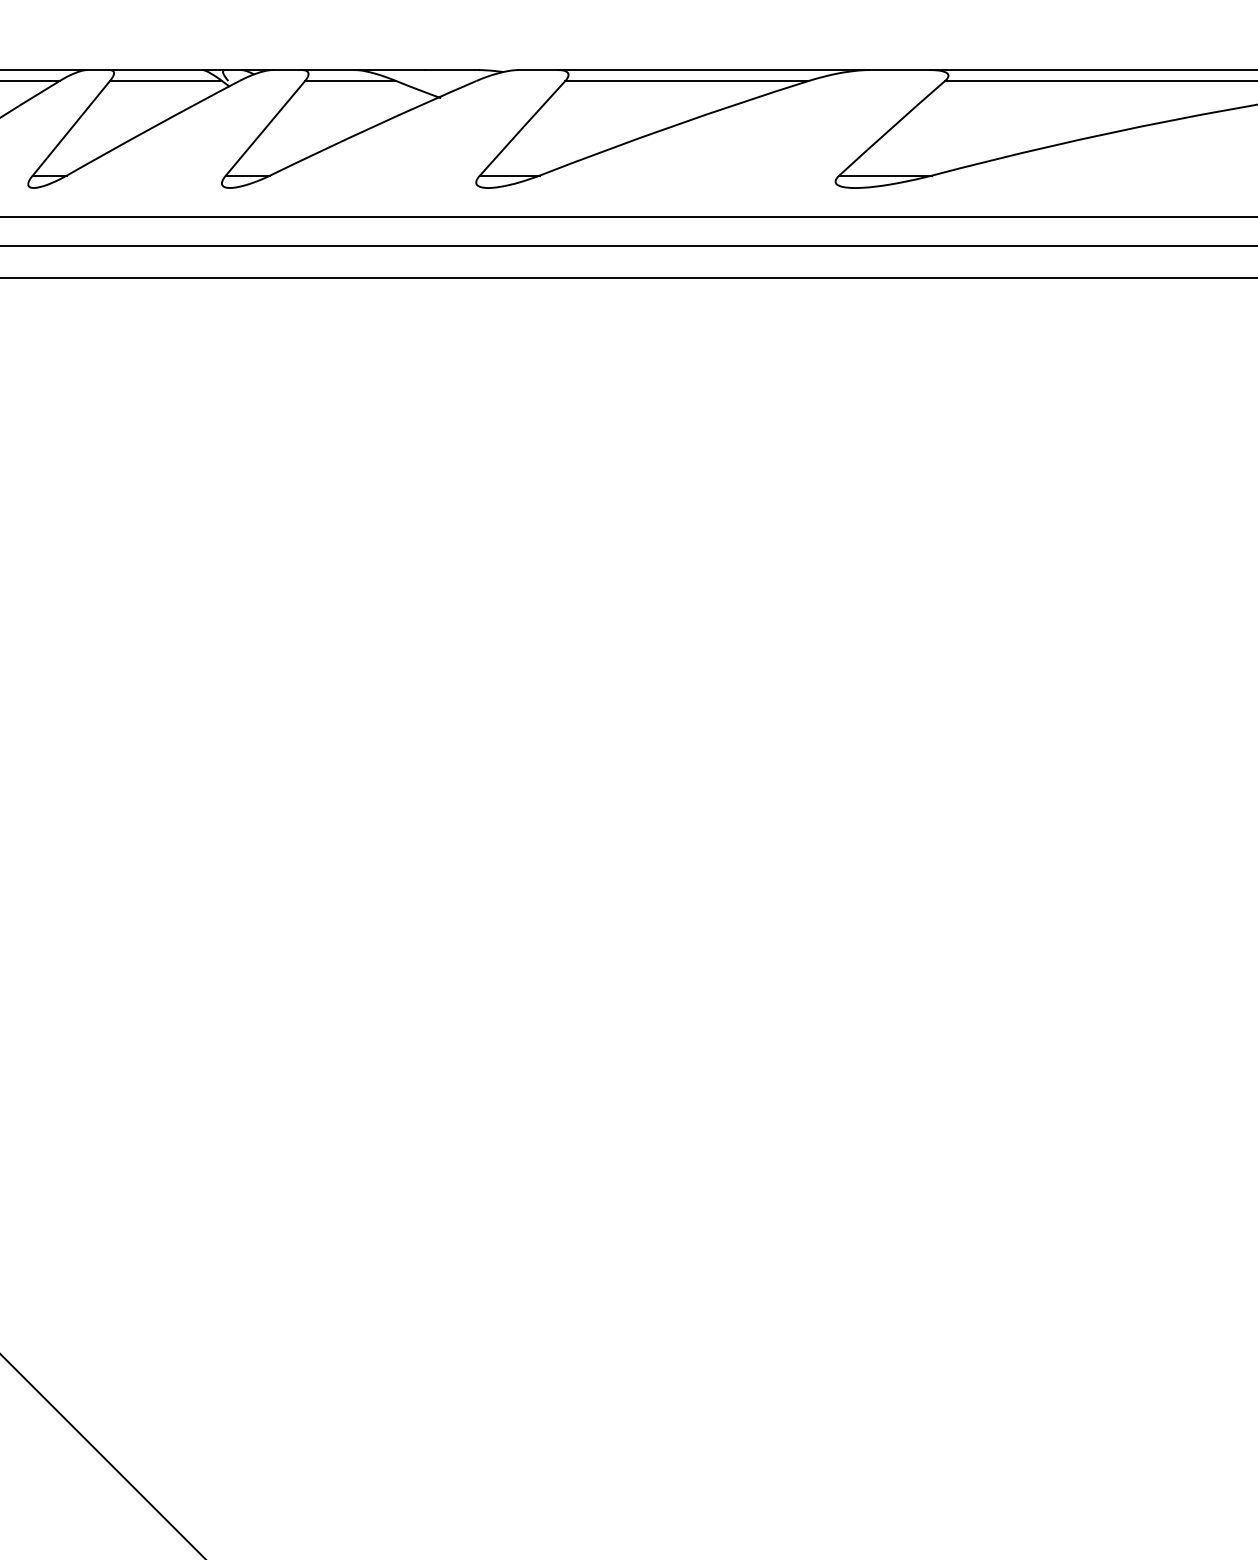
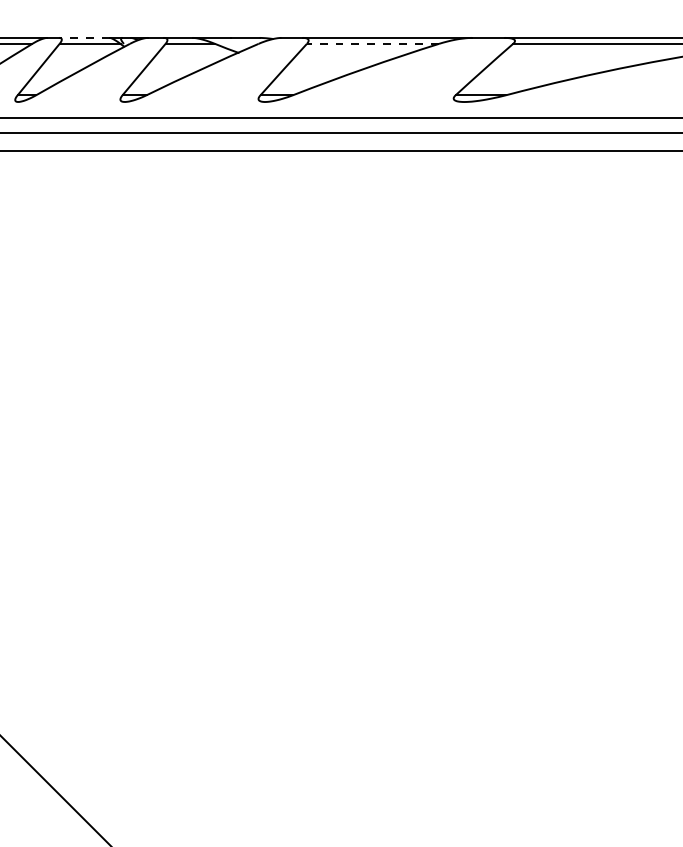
line: (155, 69) -> (84, 37), solid -> dashed
line: (686, 80) -> (372, 43), solid -> dashed

